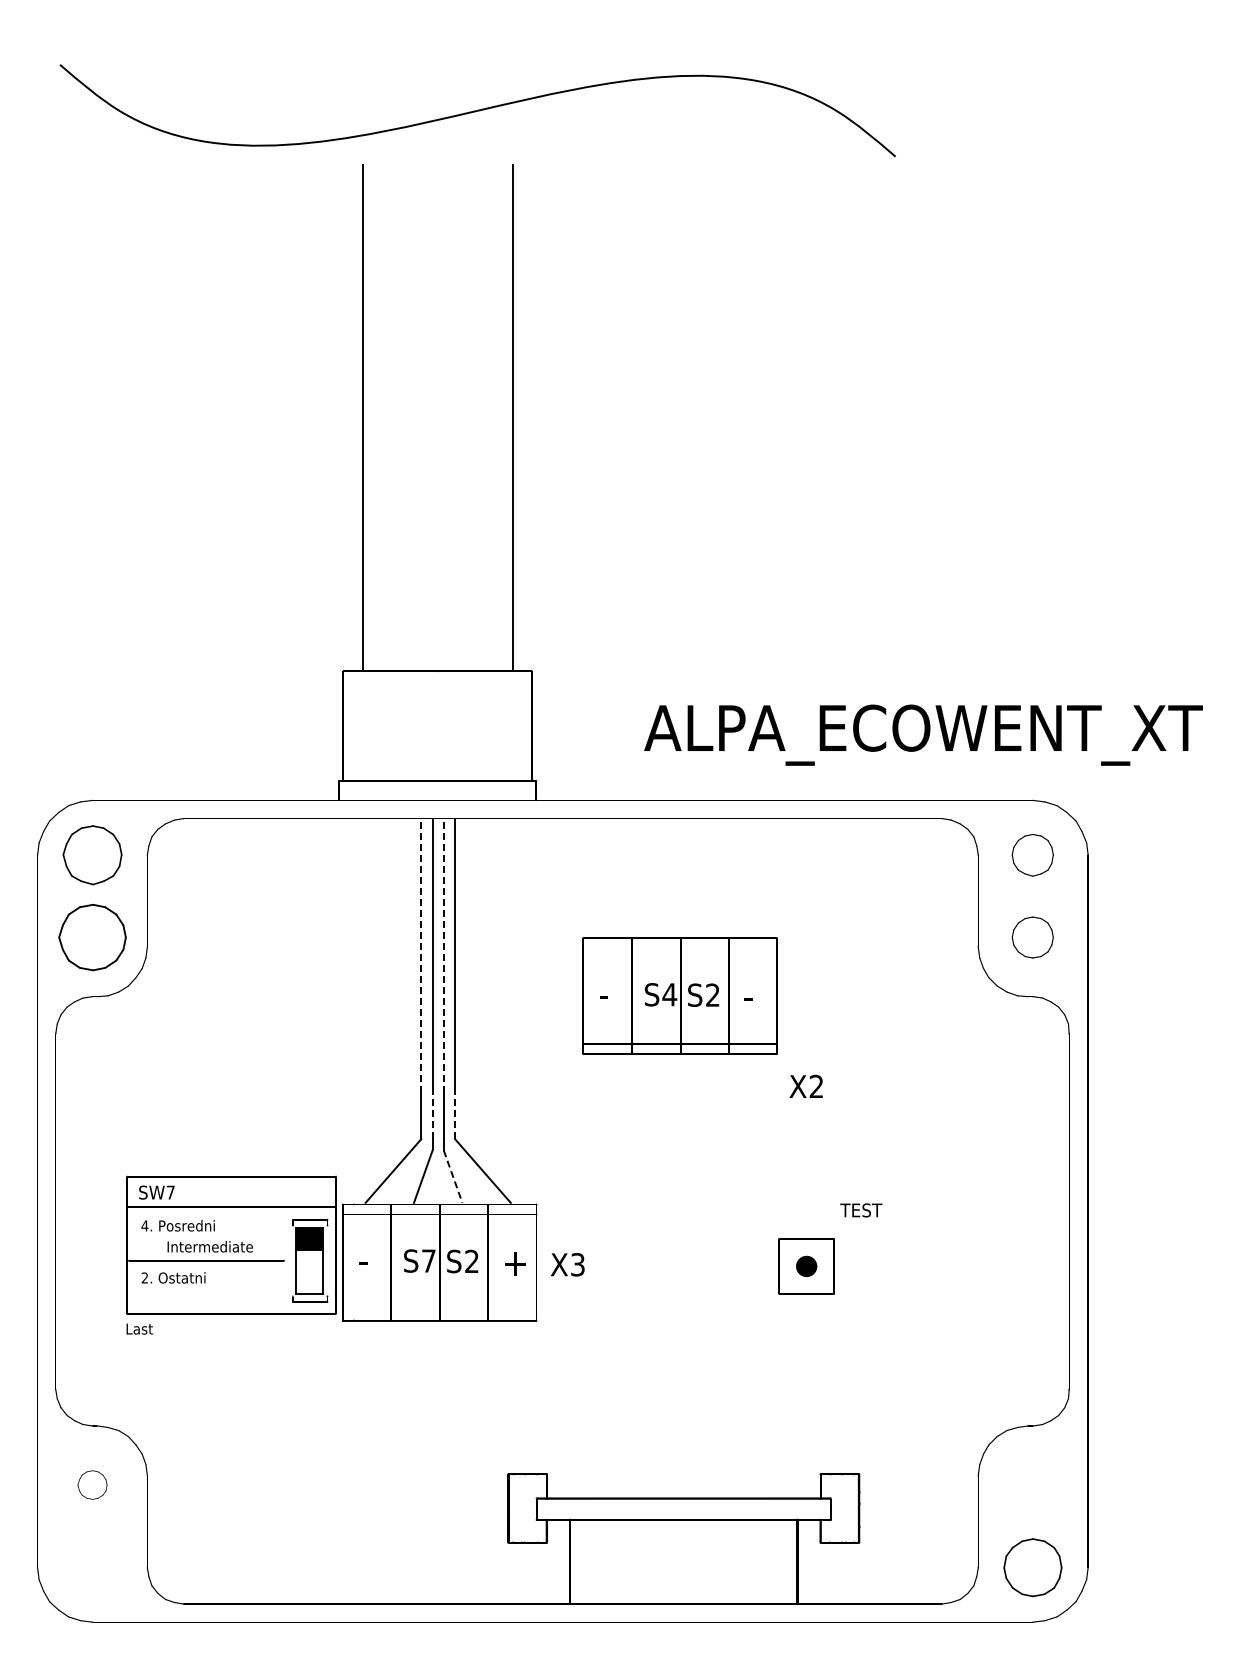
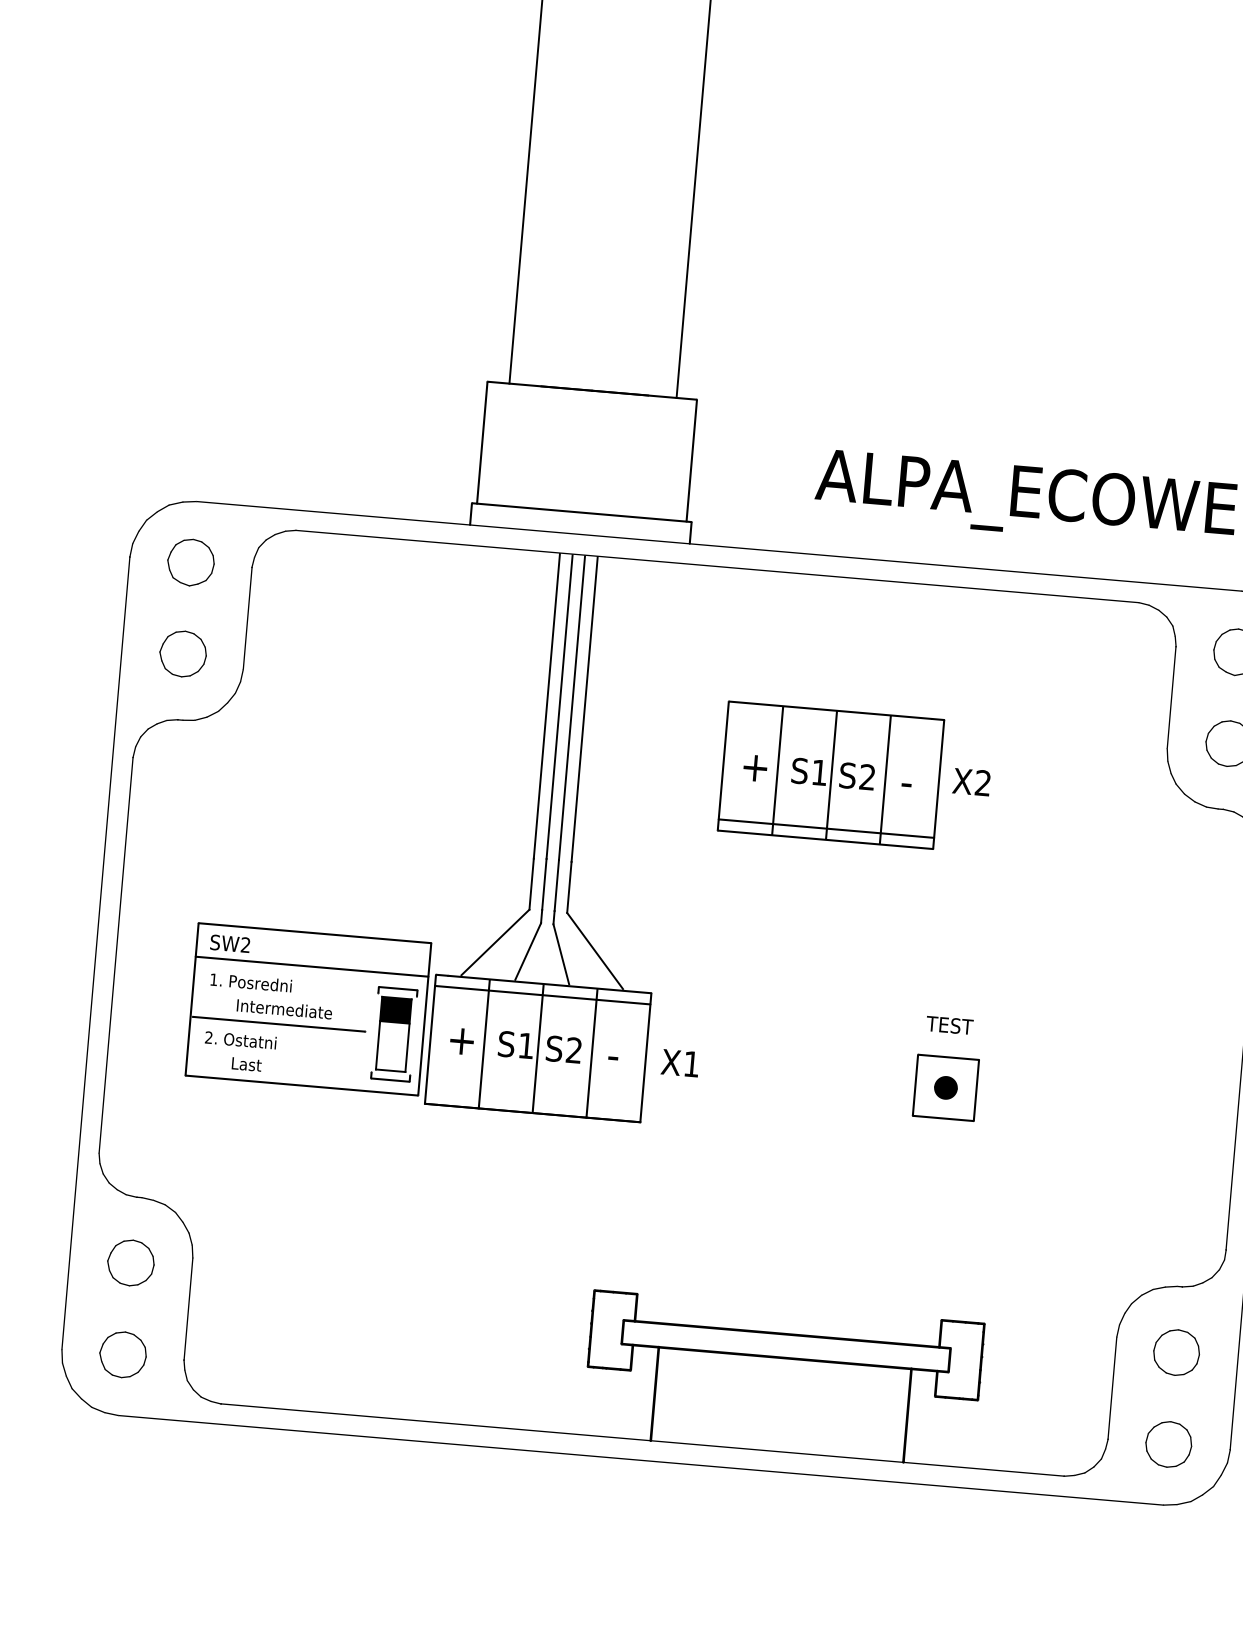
part: (92, 855) -> (190, 562), size x0.71
part: (92, 937) -> (183, 653), size x0.62
line: (421, 956) -> (547, 706), dashed -> solid
line: (443, 956) -> (571, 708), dashed -> solid
text: (669, 994) -> (819, 772), S4 -> S1
text: (611, 995) -> (754, 767), - -> +
text: (805, 1085) -> (970, 780), moved
line: (432, 1115) -> (544, 884), dashed -> solid
line: (455, 1116) -> (569, 887), dashed -> solid
line: (453, 1176) -> (561, 954), dashed -> solid
text: (170, 1192) -> (245, 945), SW7 -> SW2
text: (861, 1210) -> (950, 1025), moved
text: (144, 1225) -> (213, 979), 4. -> 1.
text: (428, 1260) -> (525, 1045), S7 -> S1
text: (370, 1261) -> (461, 1040), - -> +
text: (514, 1263) -> (621, 1056), + -> -
text: (577, 1264) -> (691, 1063), X3 -> X1
text: (139, 1328) -> (246, 1063), moved
part: (92, 1484) -> (130, 1262), size x1.43
part: (1032, 1485) -> (1176, 1353), added
part: (92, 1567) -> (123, 1354), added
part: (1032, 1567) -> (1168, 1444), size x0.71

